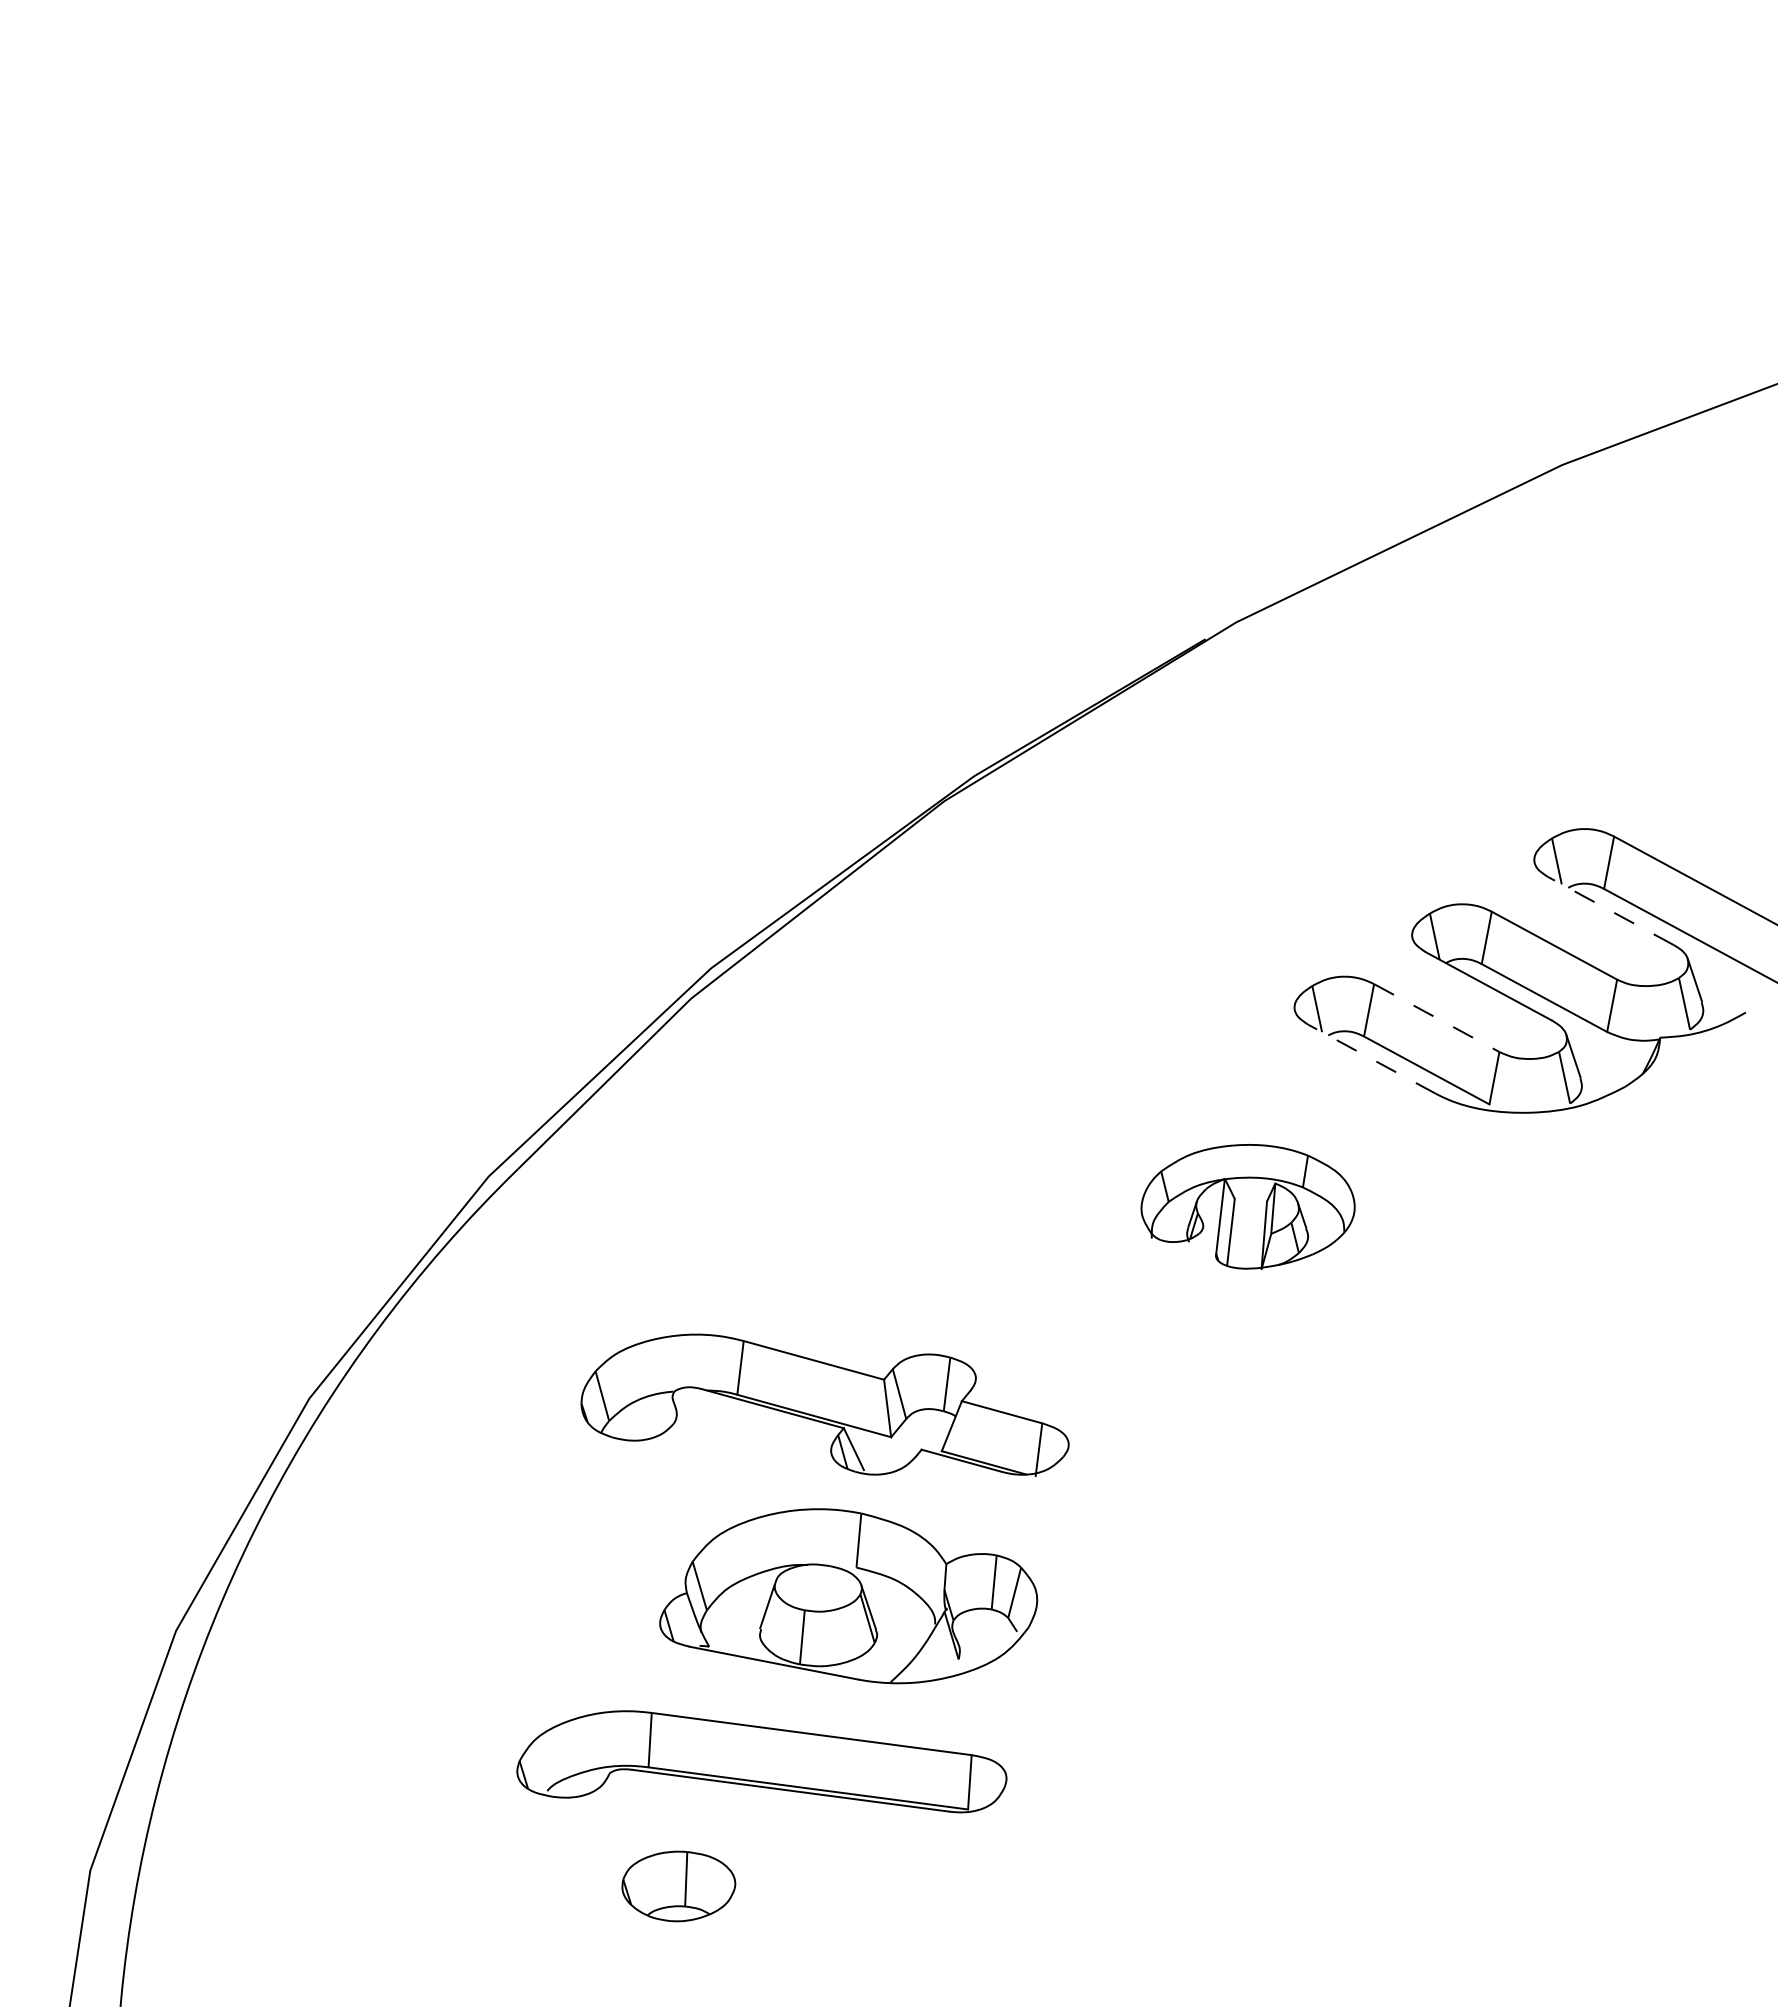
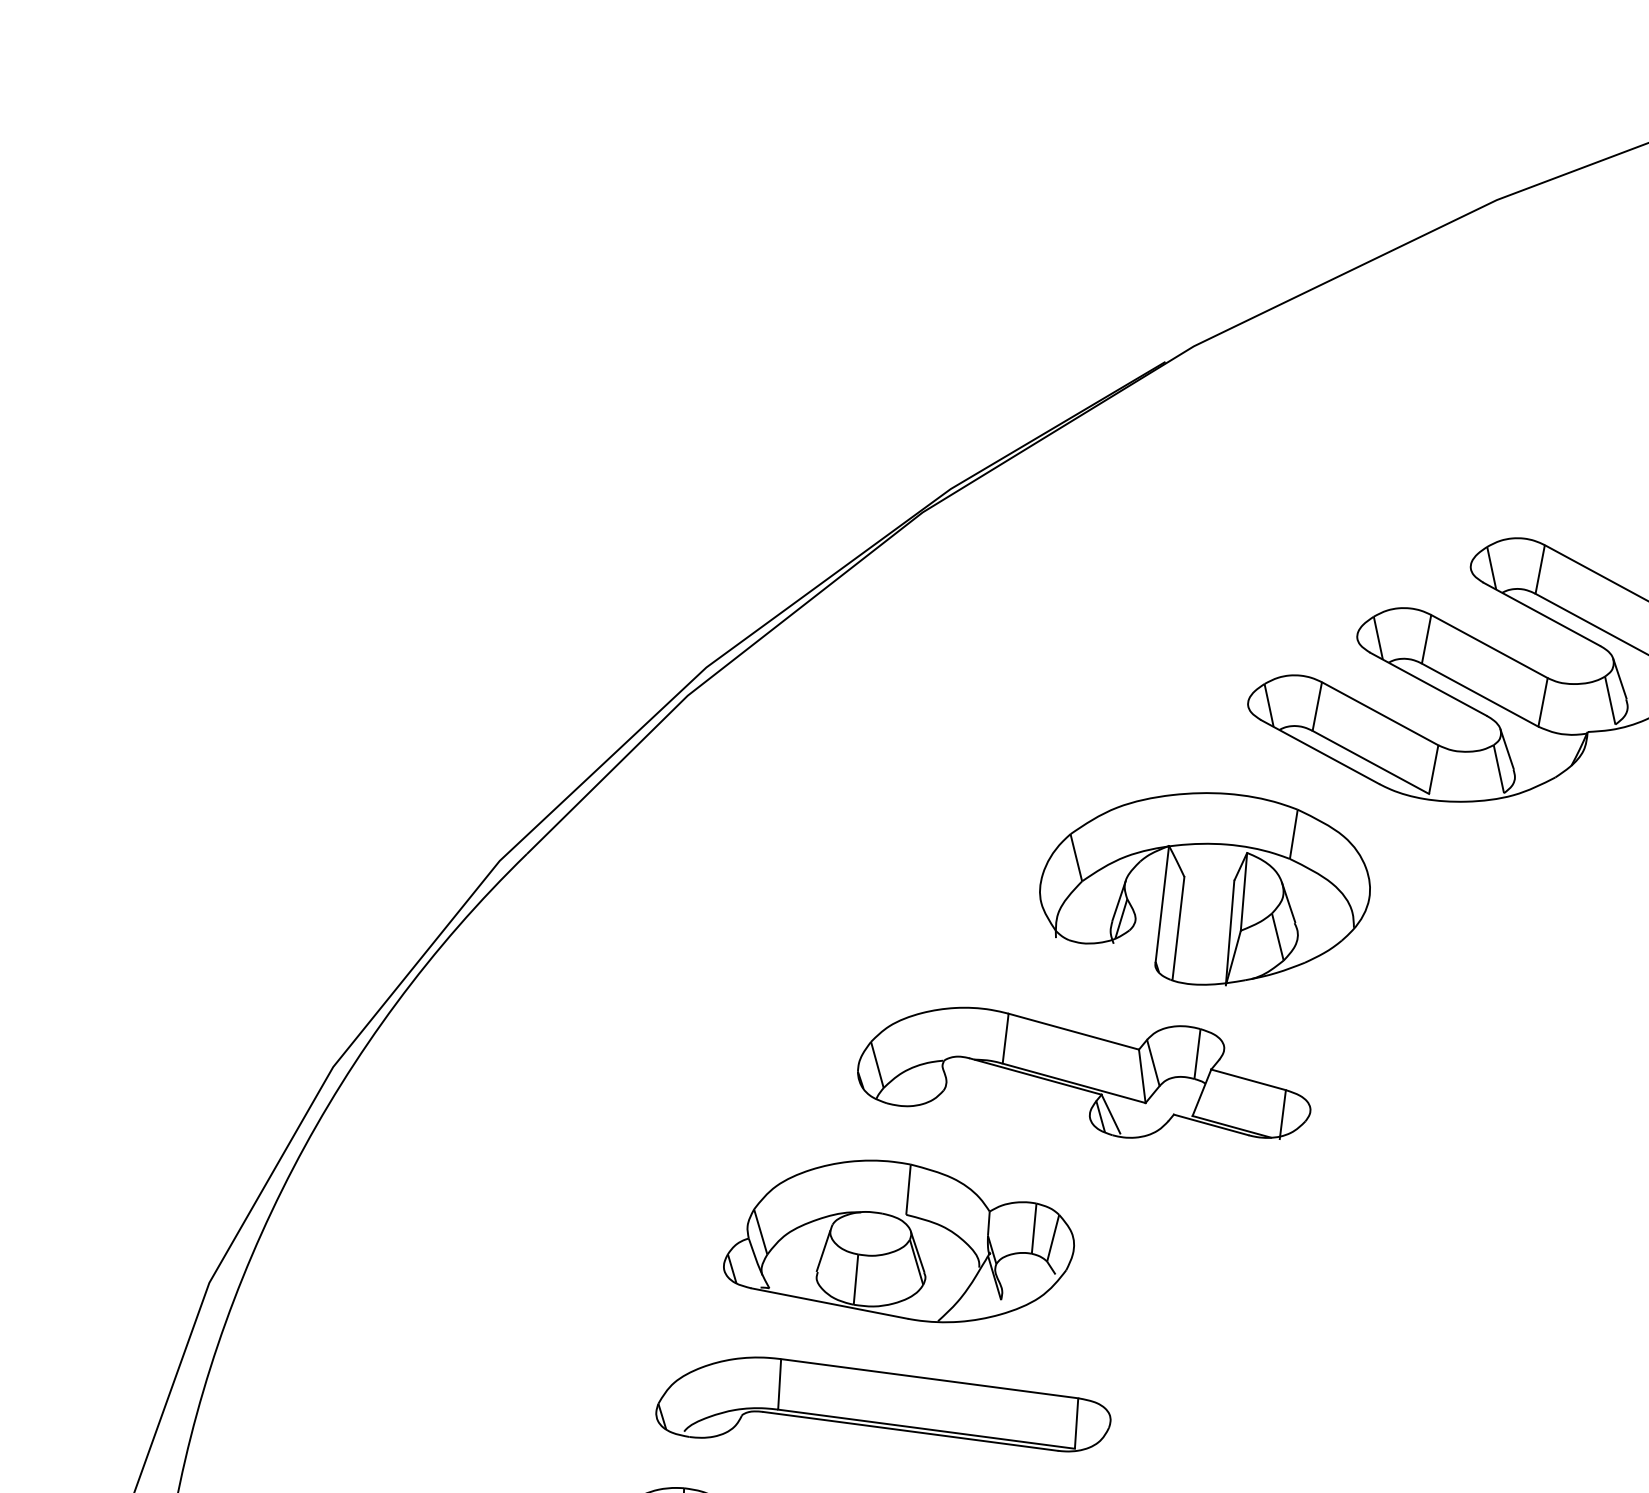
line: (1610, 910) -> (1541, 613), dashed -> solid
line: (1437, 1018) -> (1380, 714), dashed -> solid
line: (1371, 1059) -> (1319, 752), dashed -> solid
part: (1247, 1206) -> (1204, 888), size x1.67
part: (824, 1404) -> (1083, 1072), moved
part: (848, 1596) -> (898, 1241), moved
part: (761, 1761) -> (883, 1404), moved

